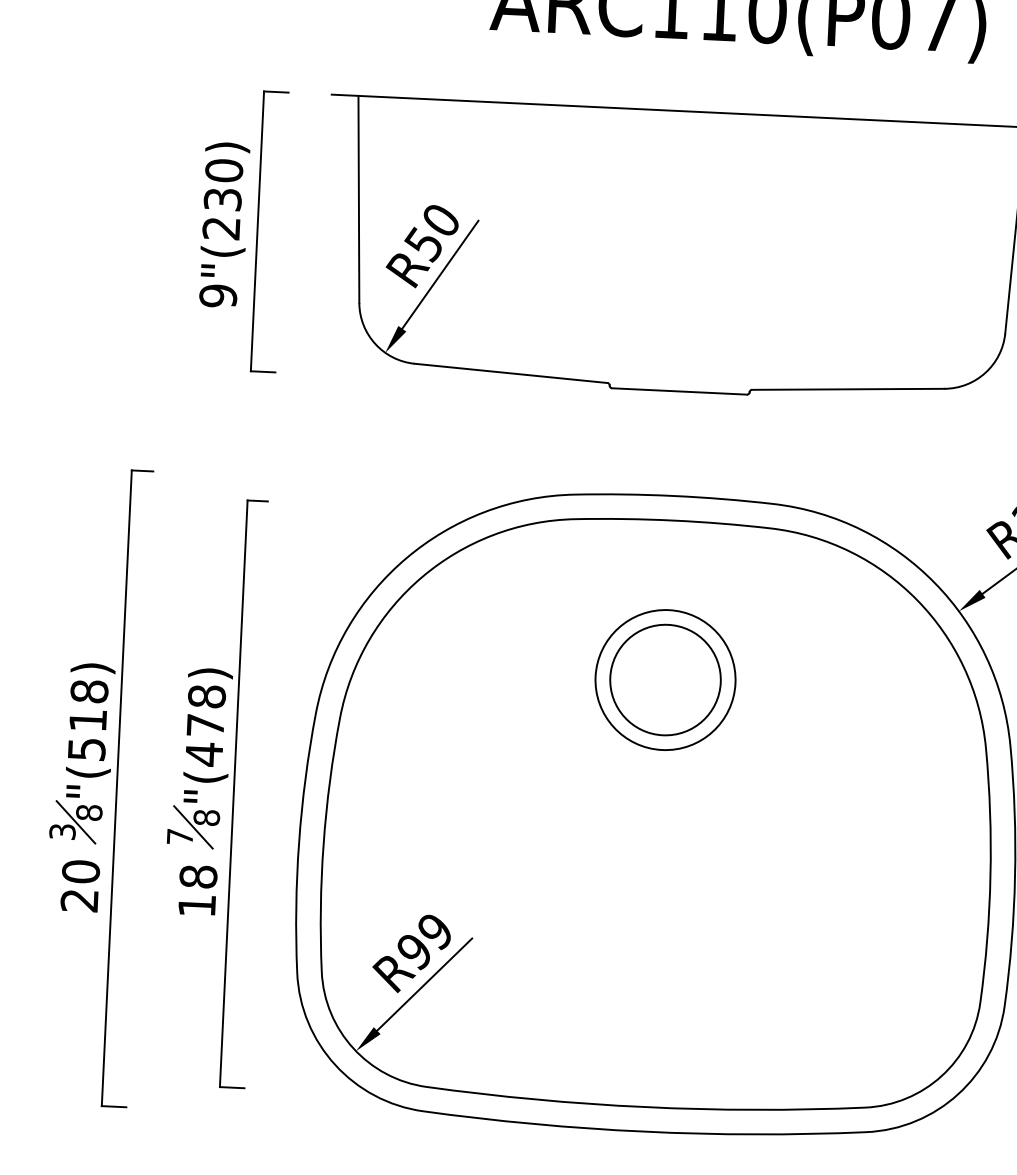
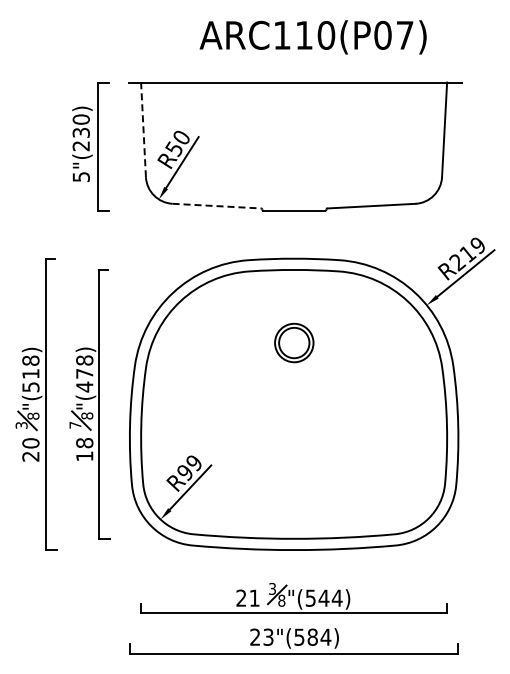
line: (358, 198) -> (143, 129), solid -> dashed
text: (216, 296) -> (80, 177), 9"(230) -> 5"(230)
line: (512, 374) -> (217, 206), solid -> dashed
part: (666, 678) -> (294, 342), size x0.6

